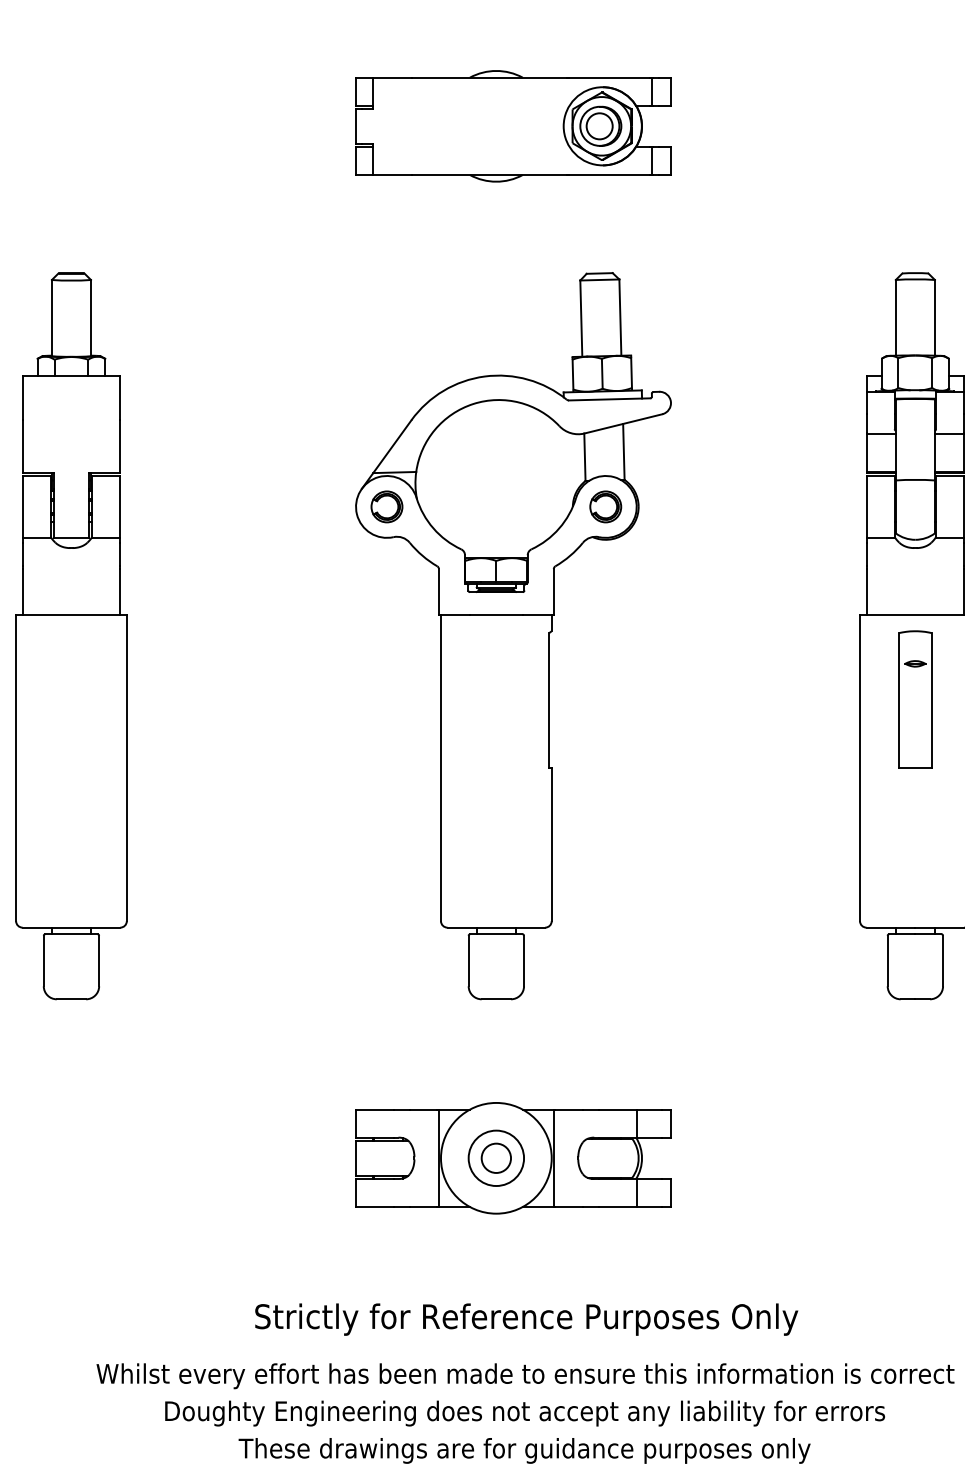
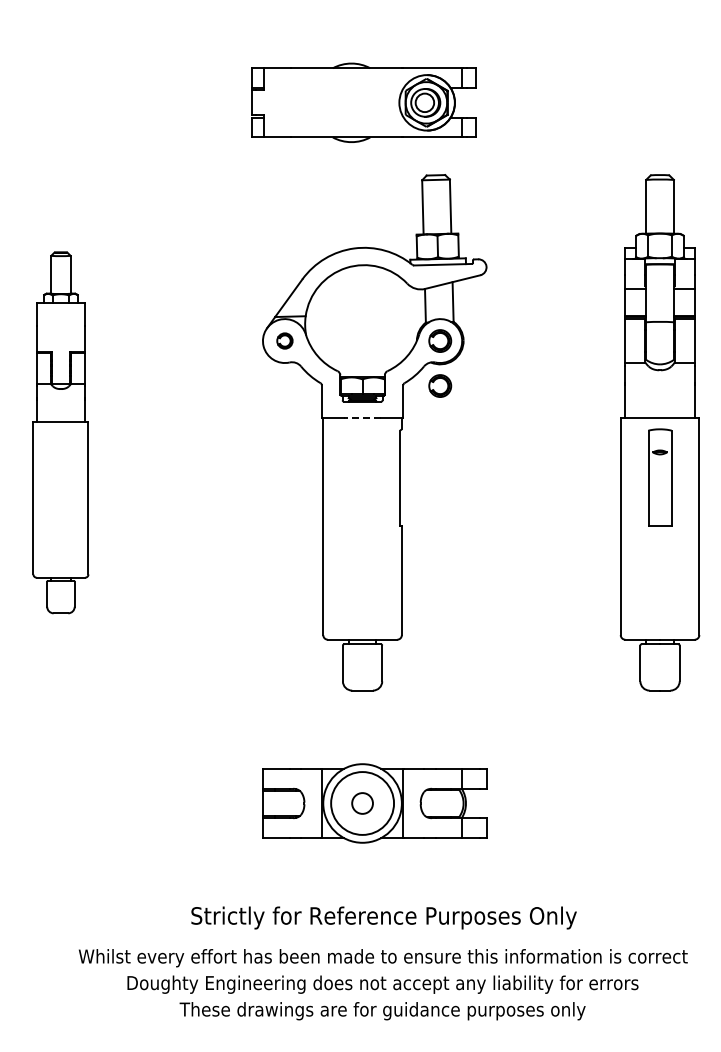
part: (513, 125) -> (363, 102), moved
part: (386, 506) -> (284, 340), size x0.7
part: (606, 569) -> (440, 385), added
line: (496, 614) -> (362, 417), solid -> dashed
part: (70, 635) -> (60, 432), size x0.7
circle: (496, 1158) -> (362, 803), size x1.6

